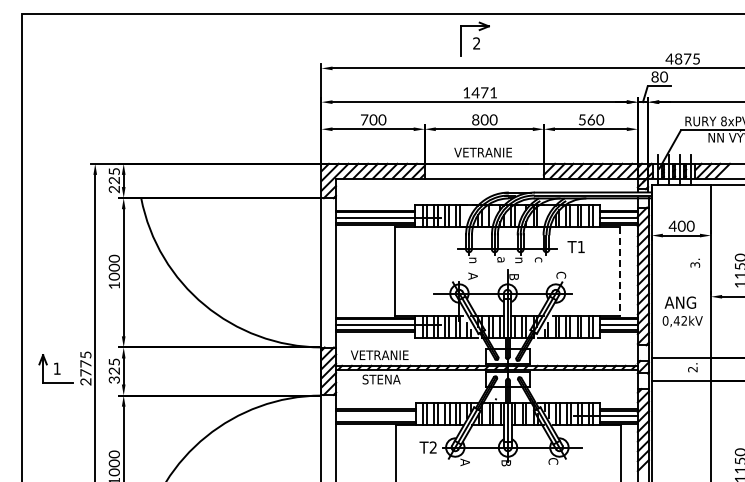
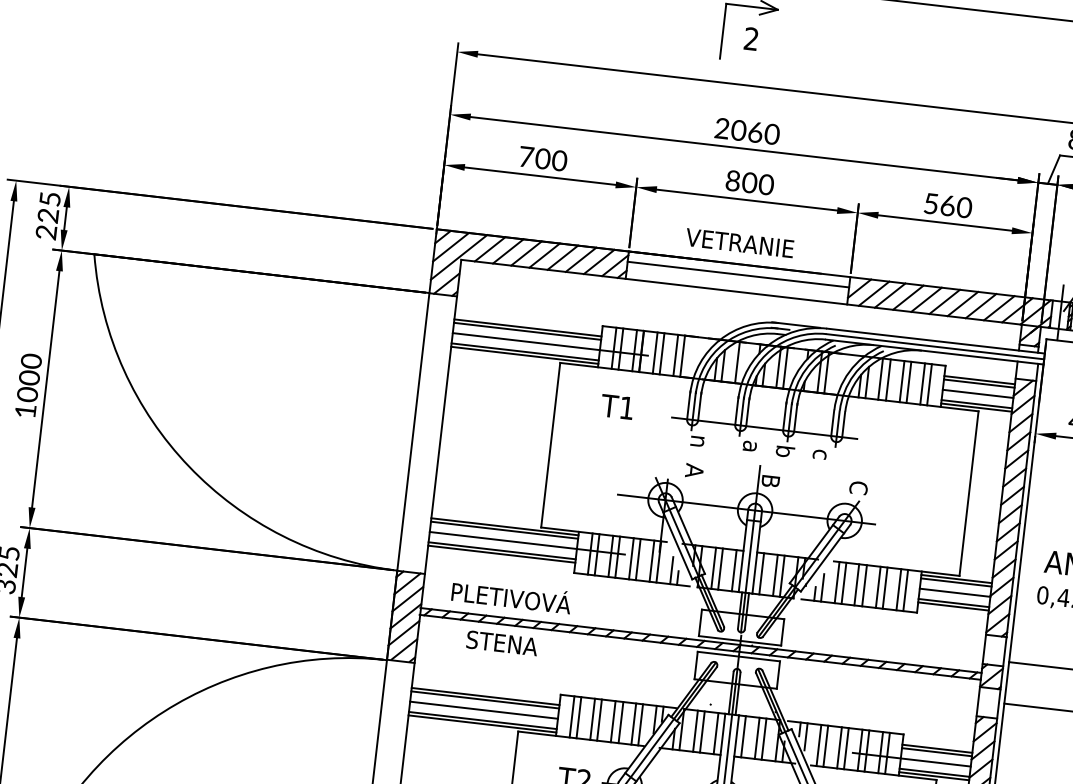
text: (480, 92) -> (747, 130), 1471 -> 2060
line: (483, 169) -> (736, 274), added
text: (575, 246) -> (616, 405), moved
text: (520, 260) -> (786, 451), n -> b
line: (620, 271) -> (969, 493), dashed -> solid
text: (382, 354) -> (509, 596), VETRANIE -> PLETIVOVÁ
line: (375, 416) -> (482, 710), added

